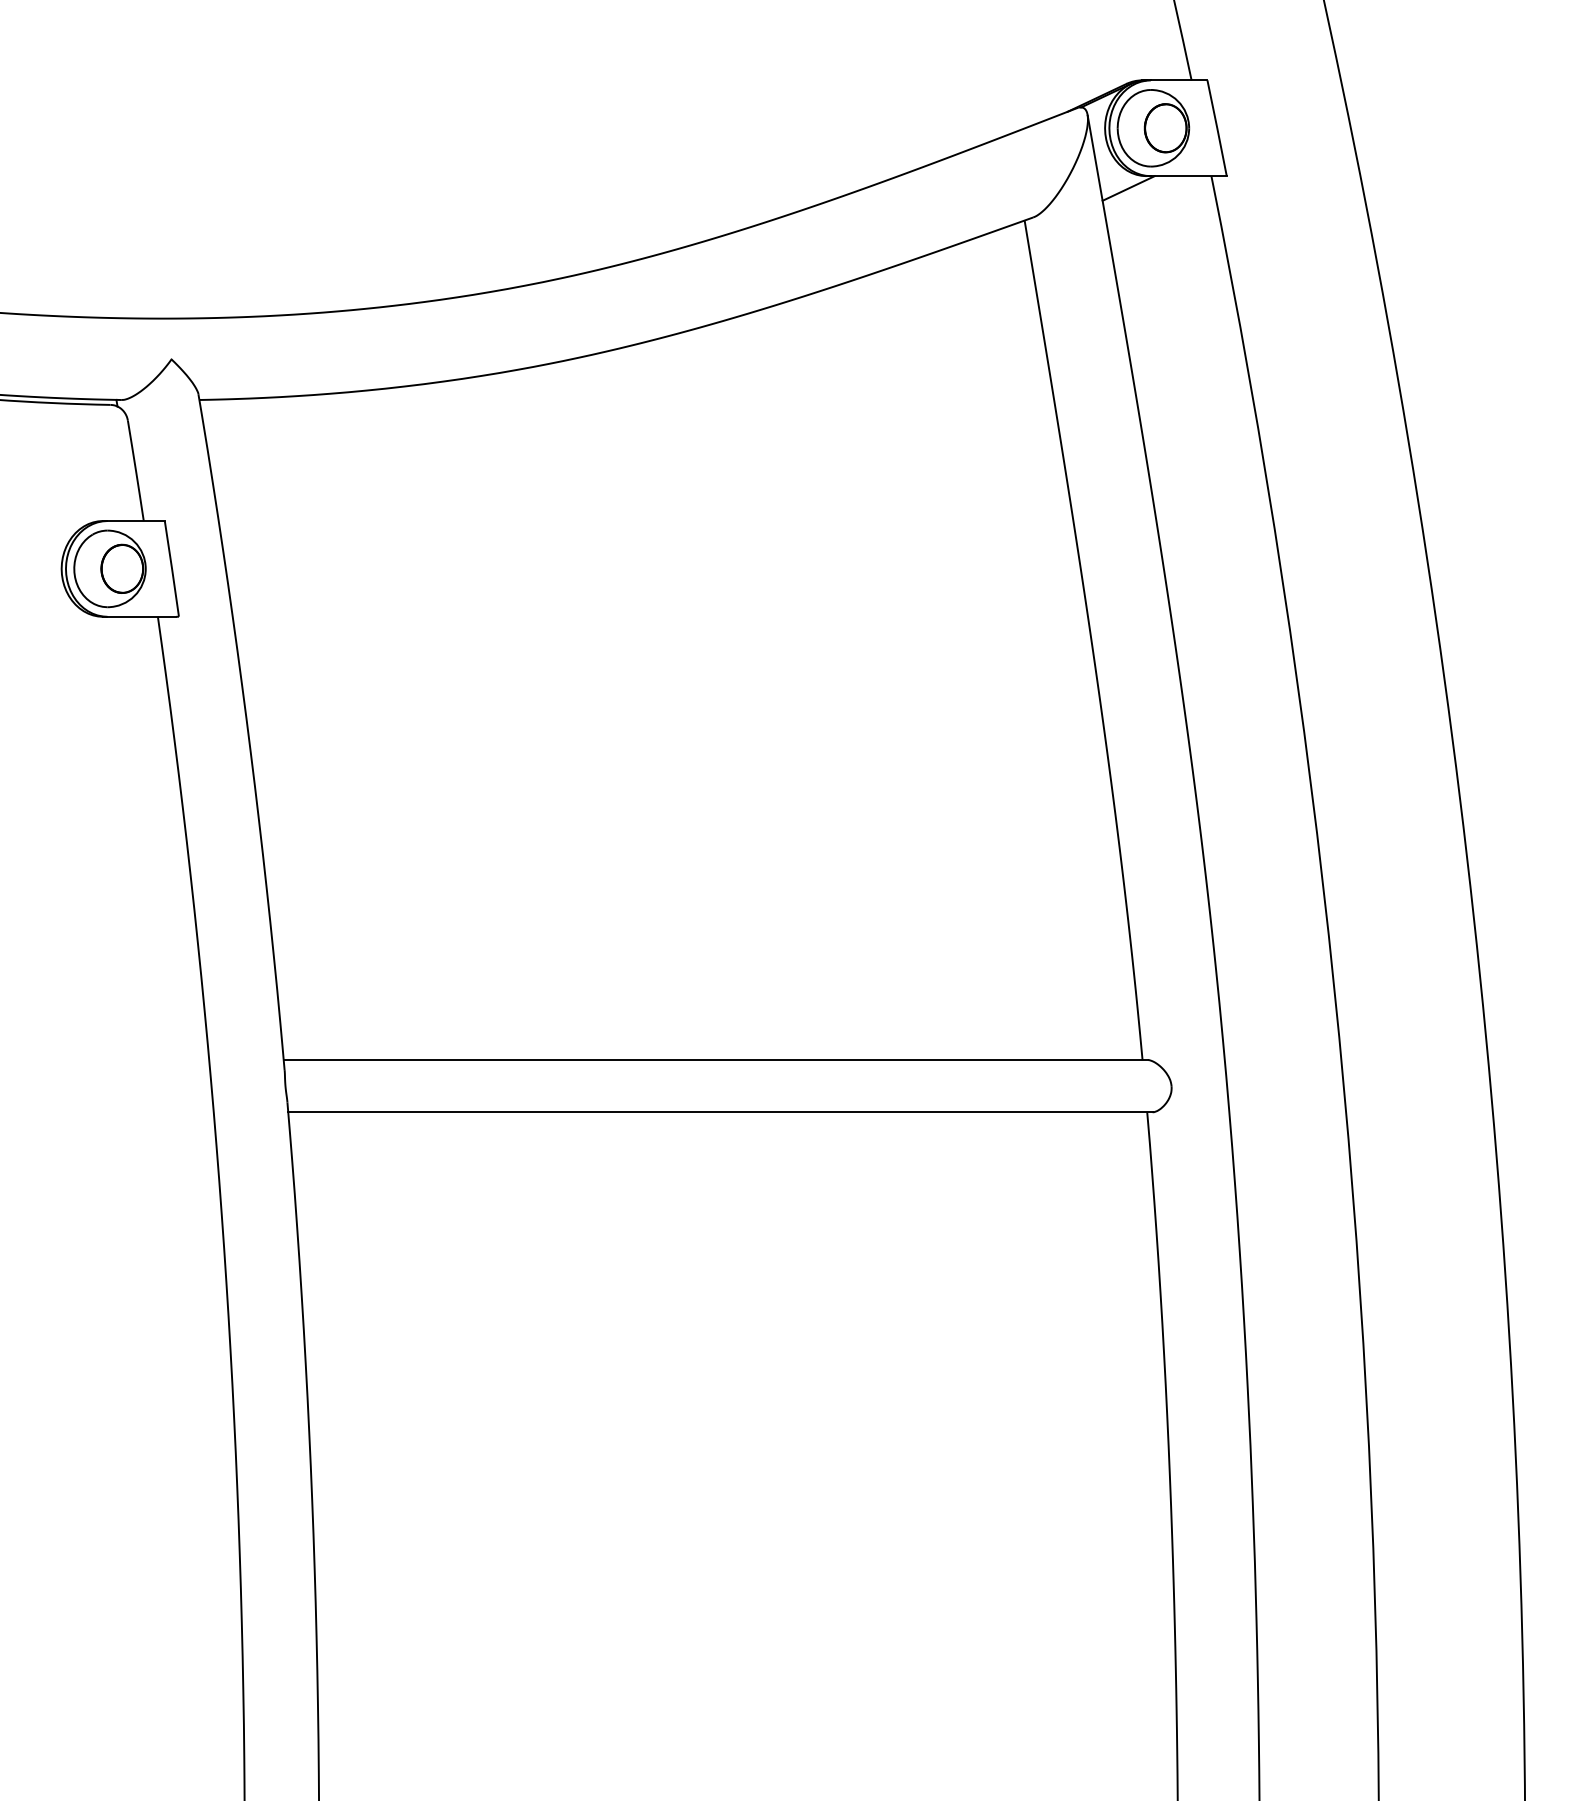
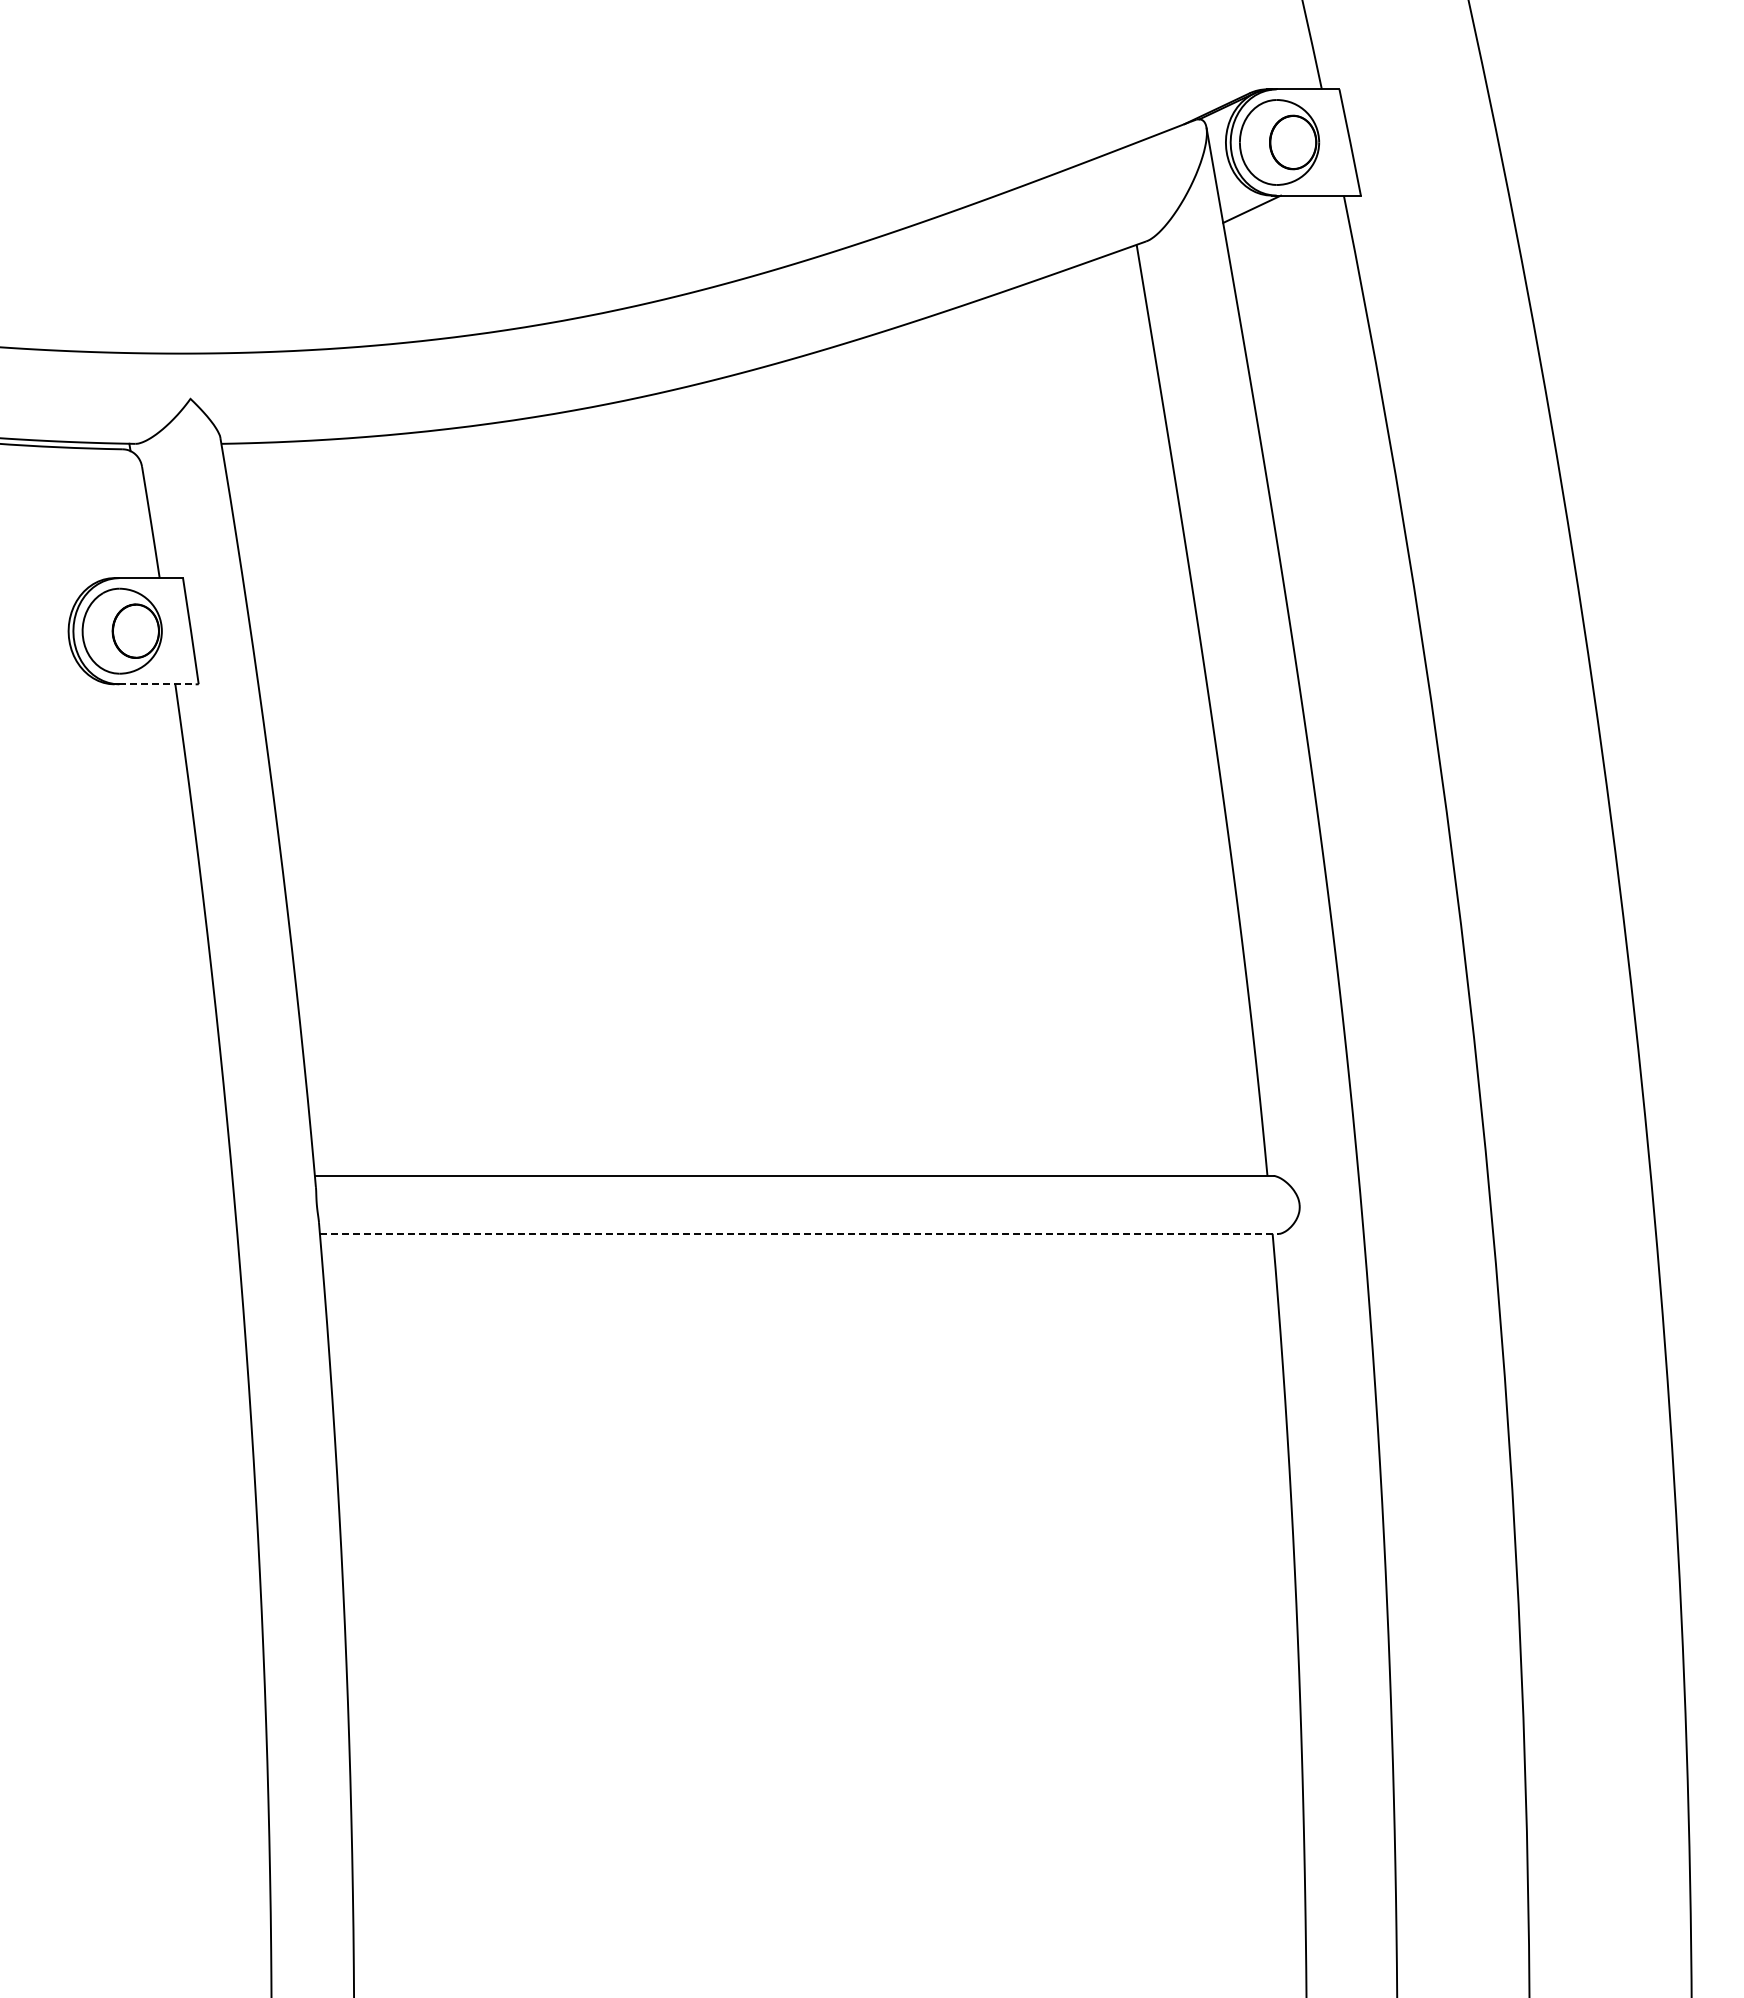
line: (142, 616) -> (158, 684), solid -> dashed
line: (720, 1111) -> (799, 1233), solid -> dashed

